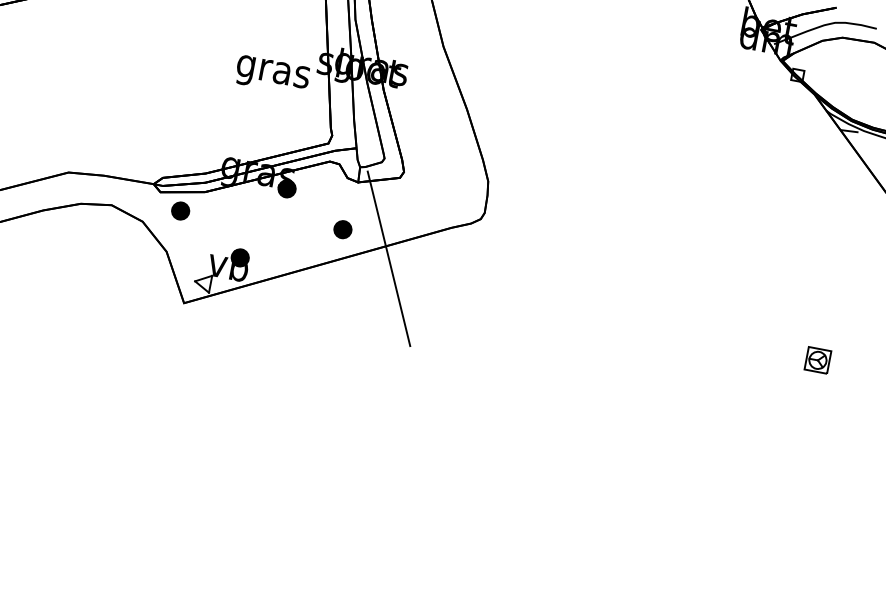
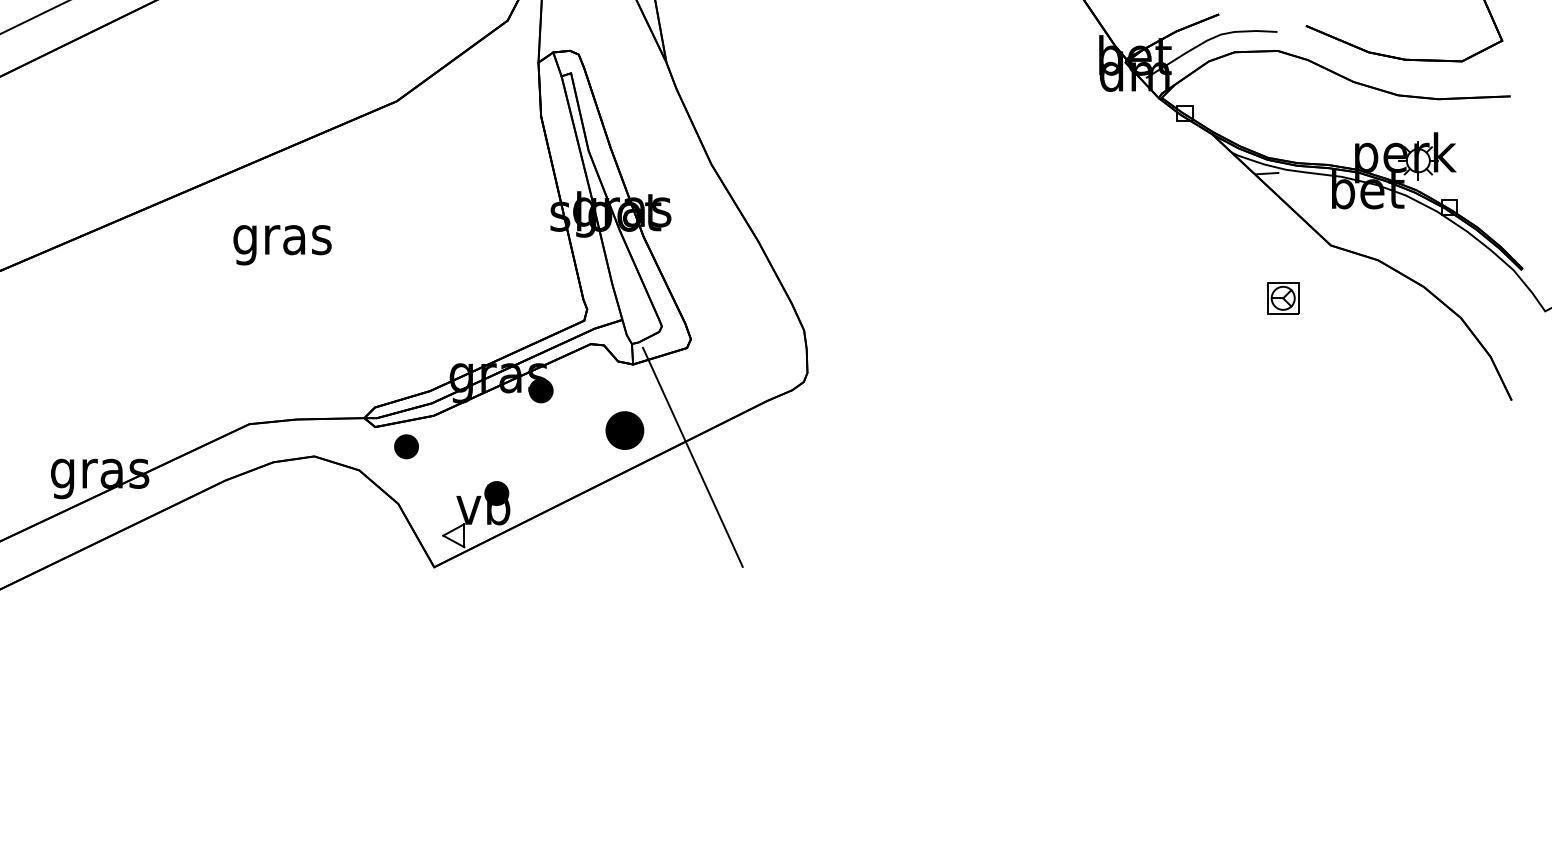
text: (272, 75) -> (282, 245), moved
part: (342, 229) -> (624, 430), size x1.6
part: (818, 360) -> (1283, 298), moved

